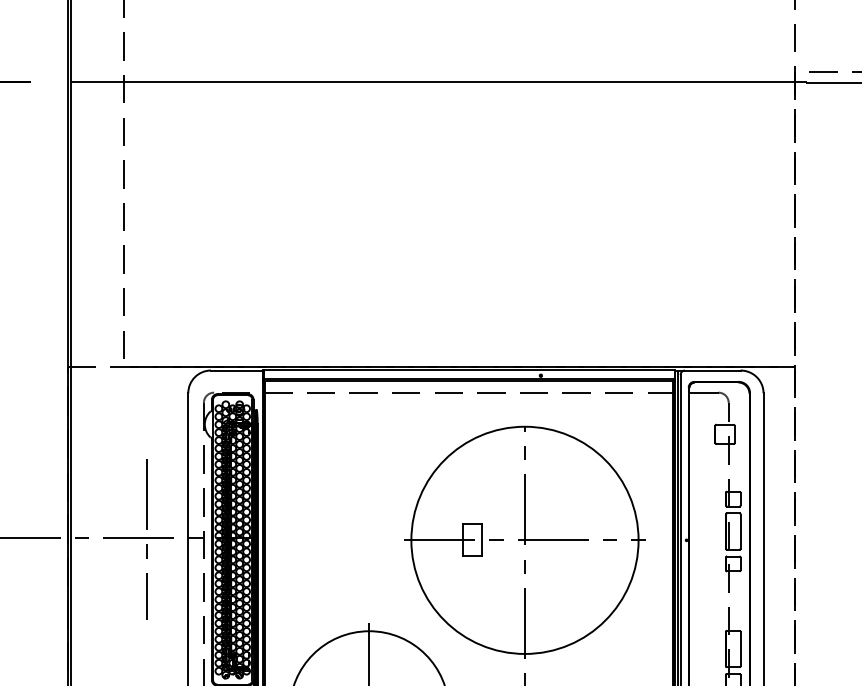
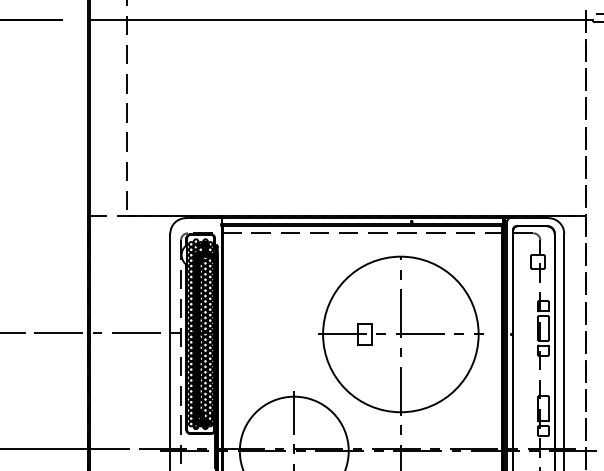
line: (147, 538) -> (142, 333), removed

